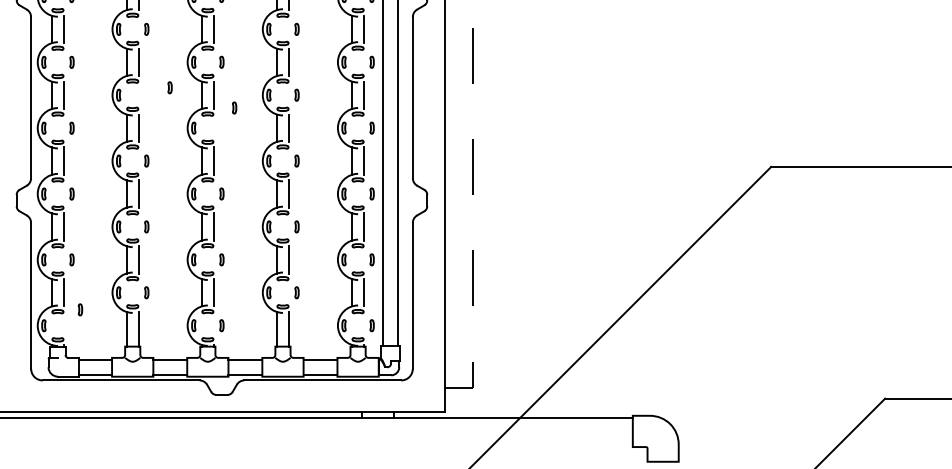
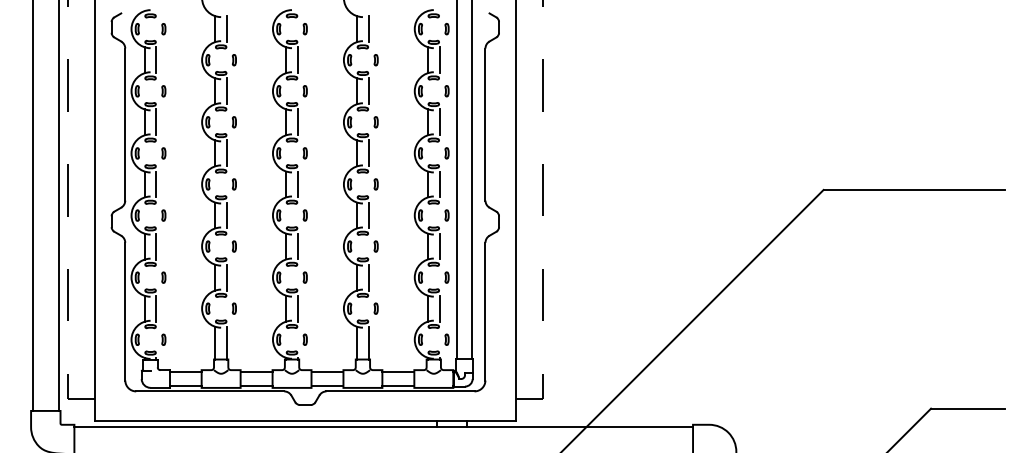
part: (169, 88) -> (233, 122), moved
part: (233, 108) -> (304, 153), moved
part: (80, 309) -> (163, 339), moved

